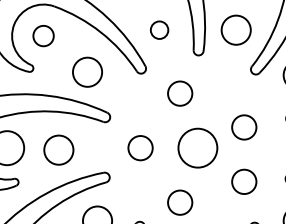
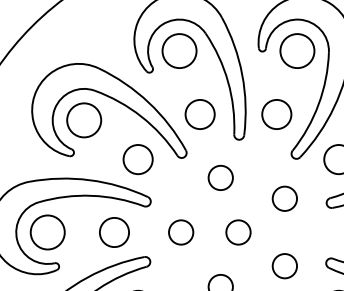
circle: (158, 30) -> (199, 114), size x1.67
circle: (43, 36) -> (84, 120), size x1.67
circle: (86, 72) -> (137, 159), moved
circle: (243, 127) -> (284, 198), moved
circle: (197, 148) -> (238, 232), size x0.62
circle: (58, 150) -> (114, 232), moved

